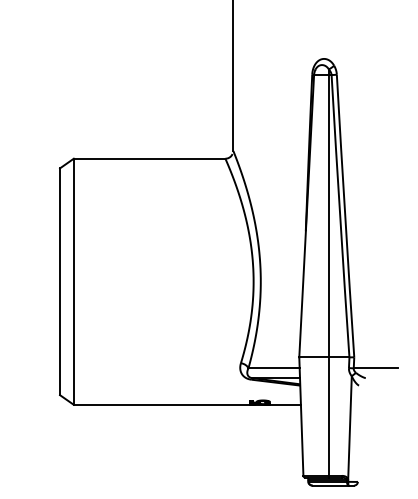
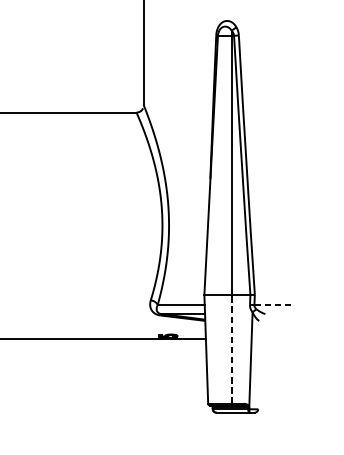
line: (375, 368) -> (274, 305), solid -> dashed
line: (328, 416) -> (231, 349), solid -> dashed

